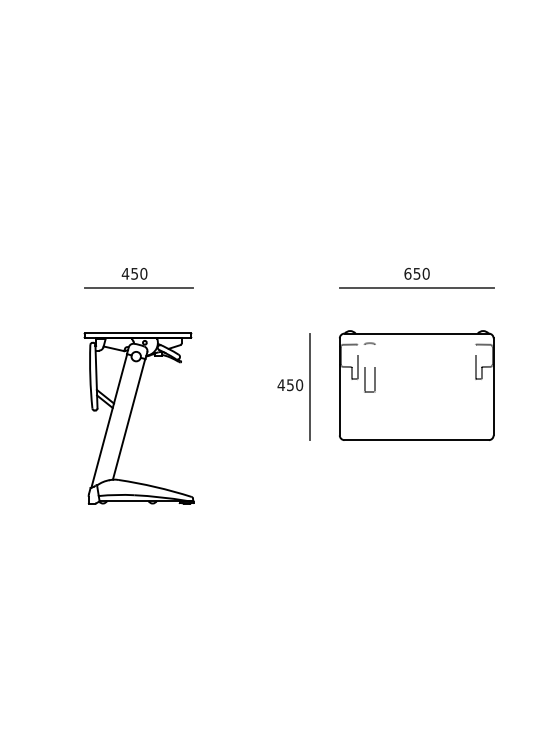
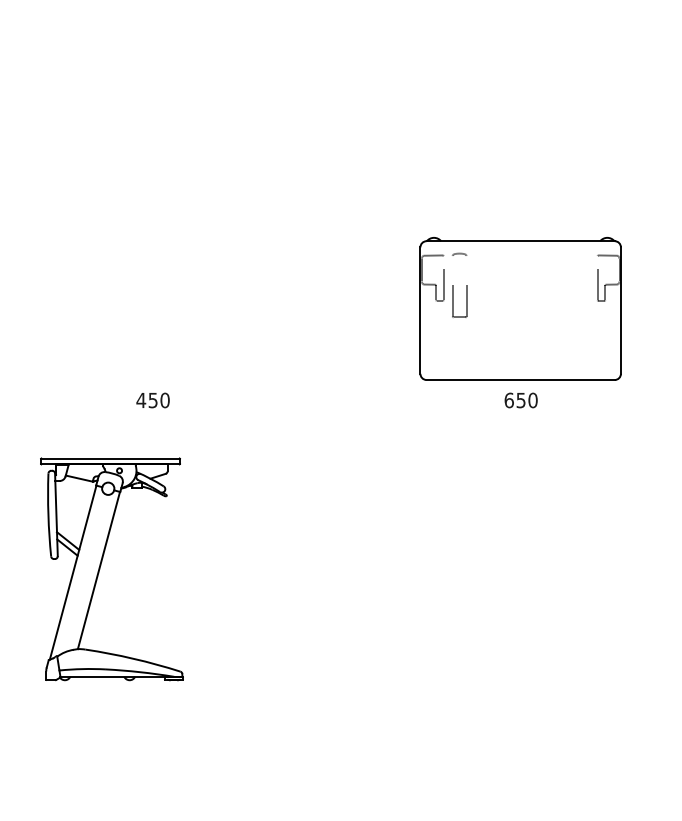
line: (138, 288) -> (158, 419), removed
line: (416, 288) -> (520, 419), removed
part: (416, 385) -> (520, 308), moved
part: (293, 386) -> (360, 547), removed
part: (131, 415) -> (102, 565), moved

